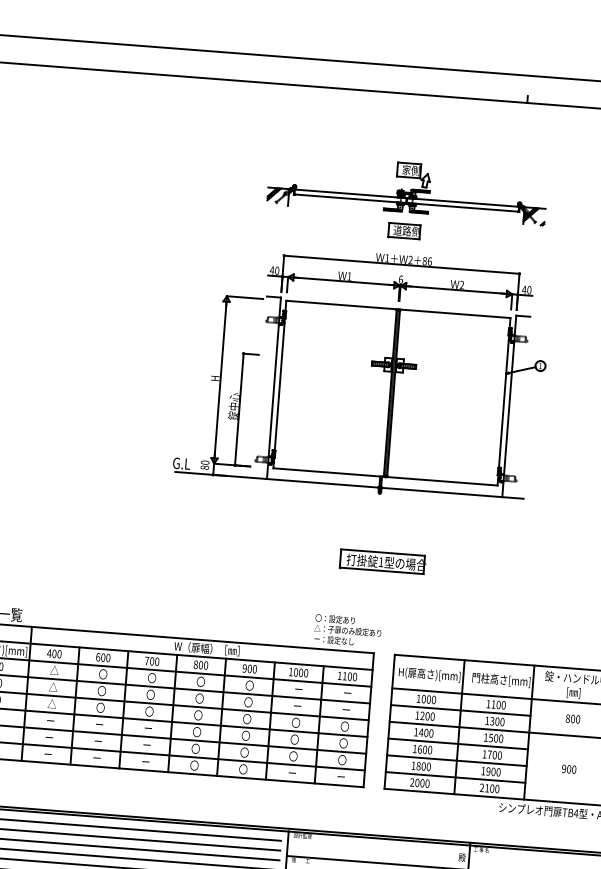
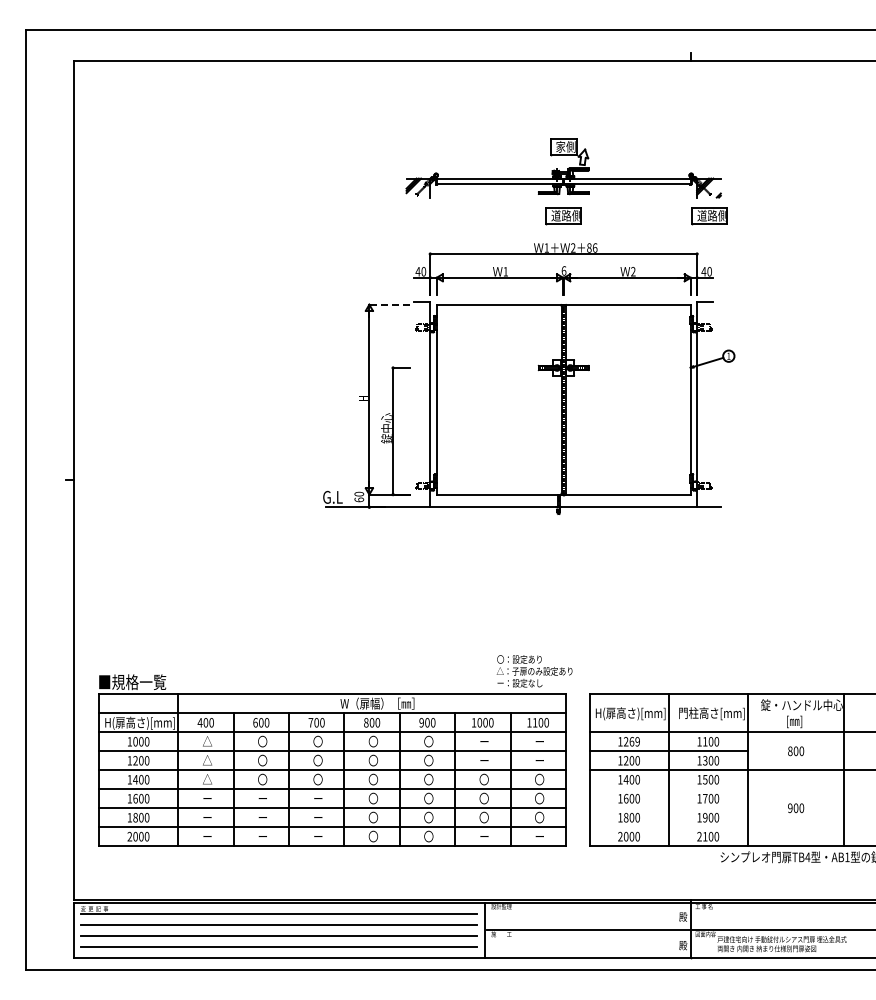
part: (532, 241) -> (709, 216), added
line: (244, 297) -> (389, 304), solid -> dashed
text: (204, 467) -> (358, 499), 80 -> 60
part: (383, 561) -> (568, 590), removed
text: (428, 699) -> (631, 741), 1000 -> 1269
line: (457, 744) -> (668, 789), removed
line: (456, 760) -> (668, 808), removed
line: (455, 777) -> (668, 827), removed

